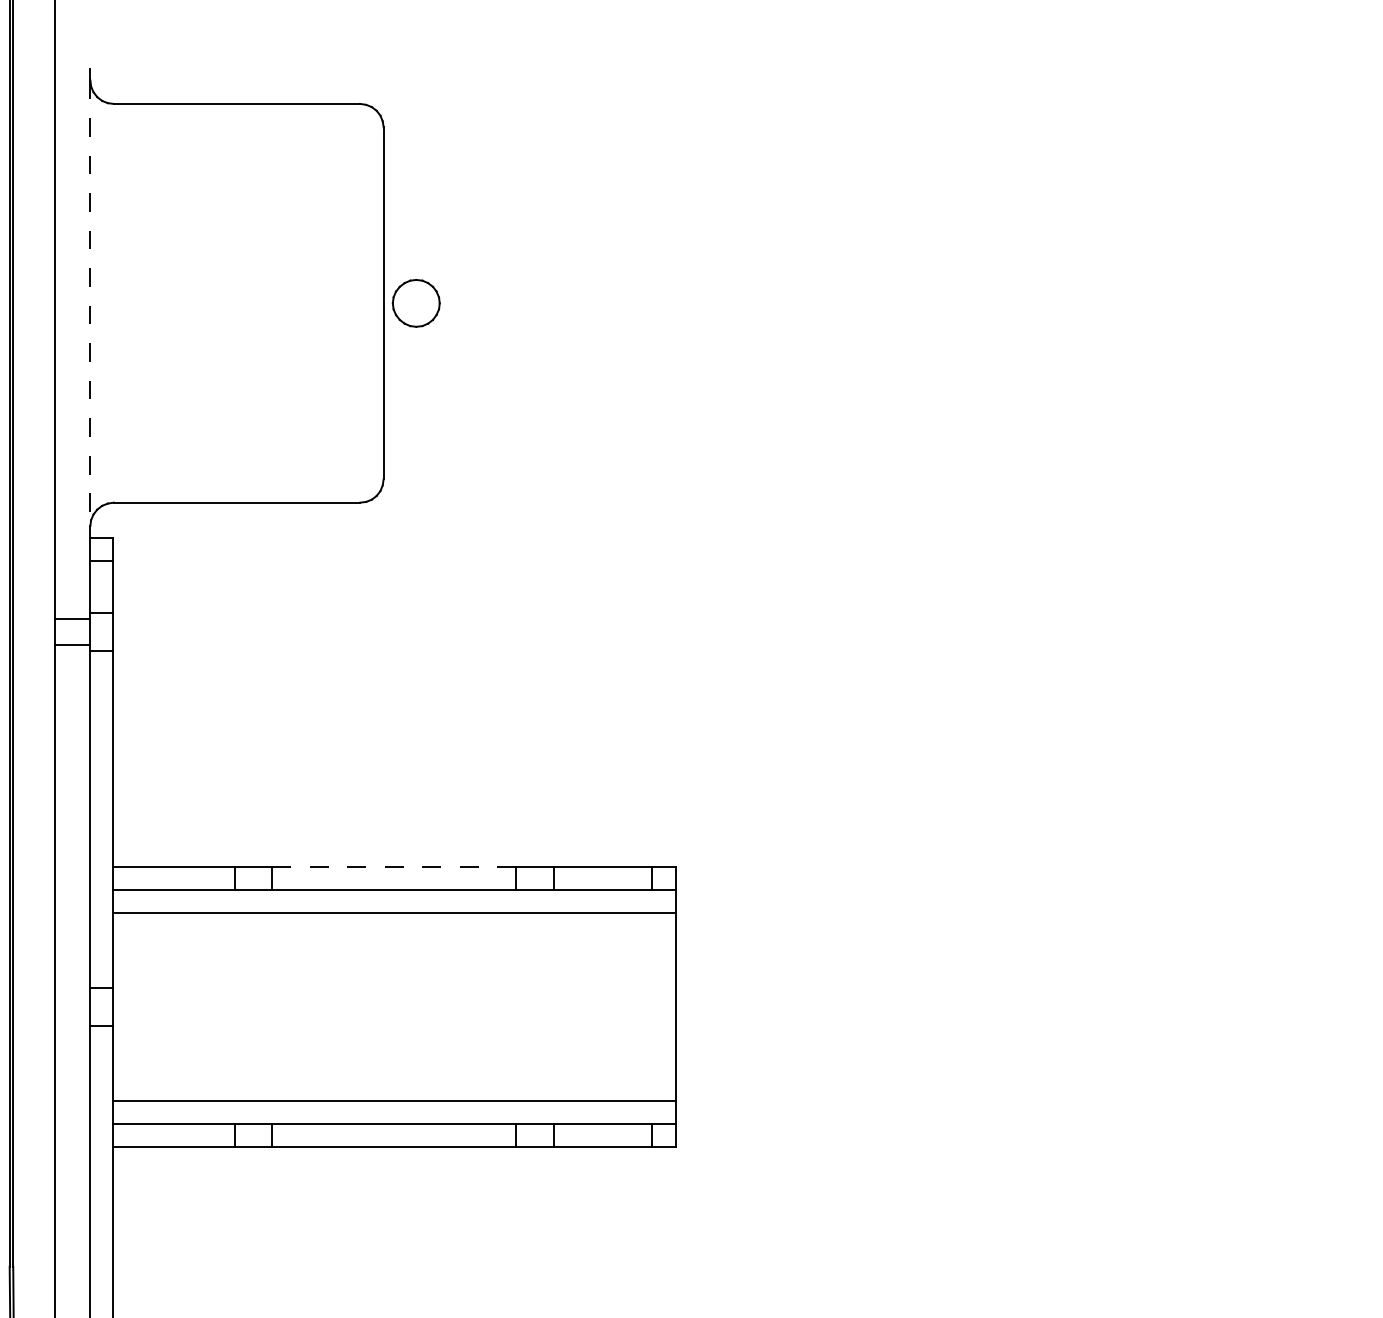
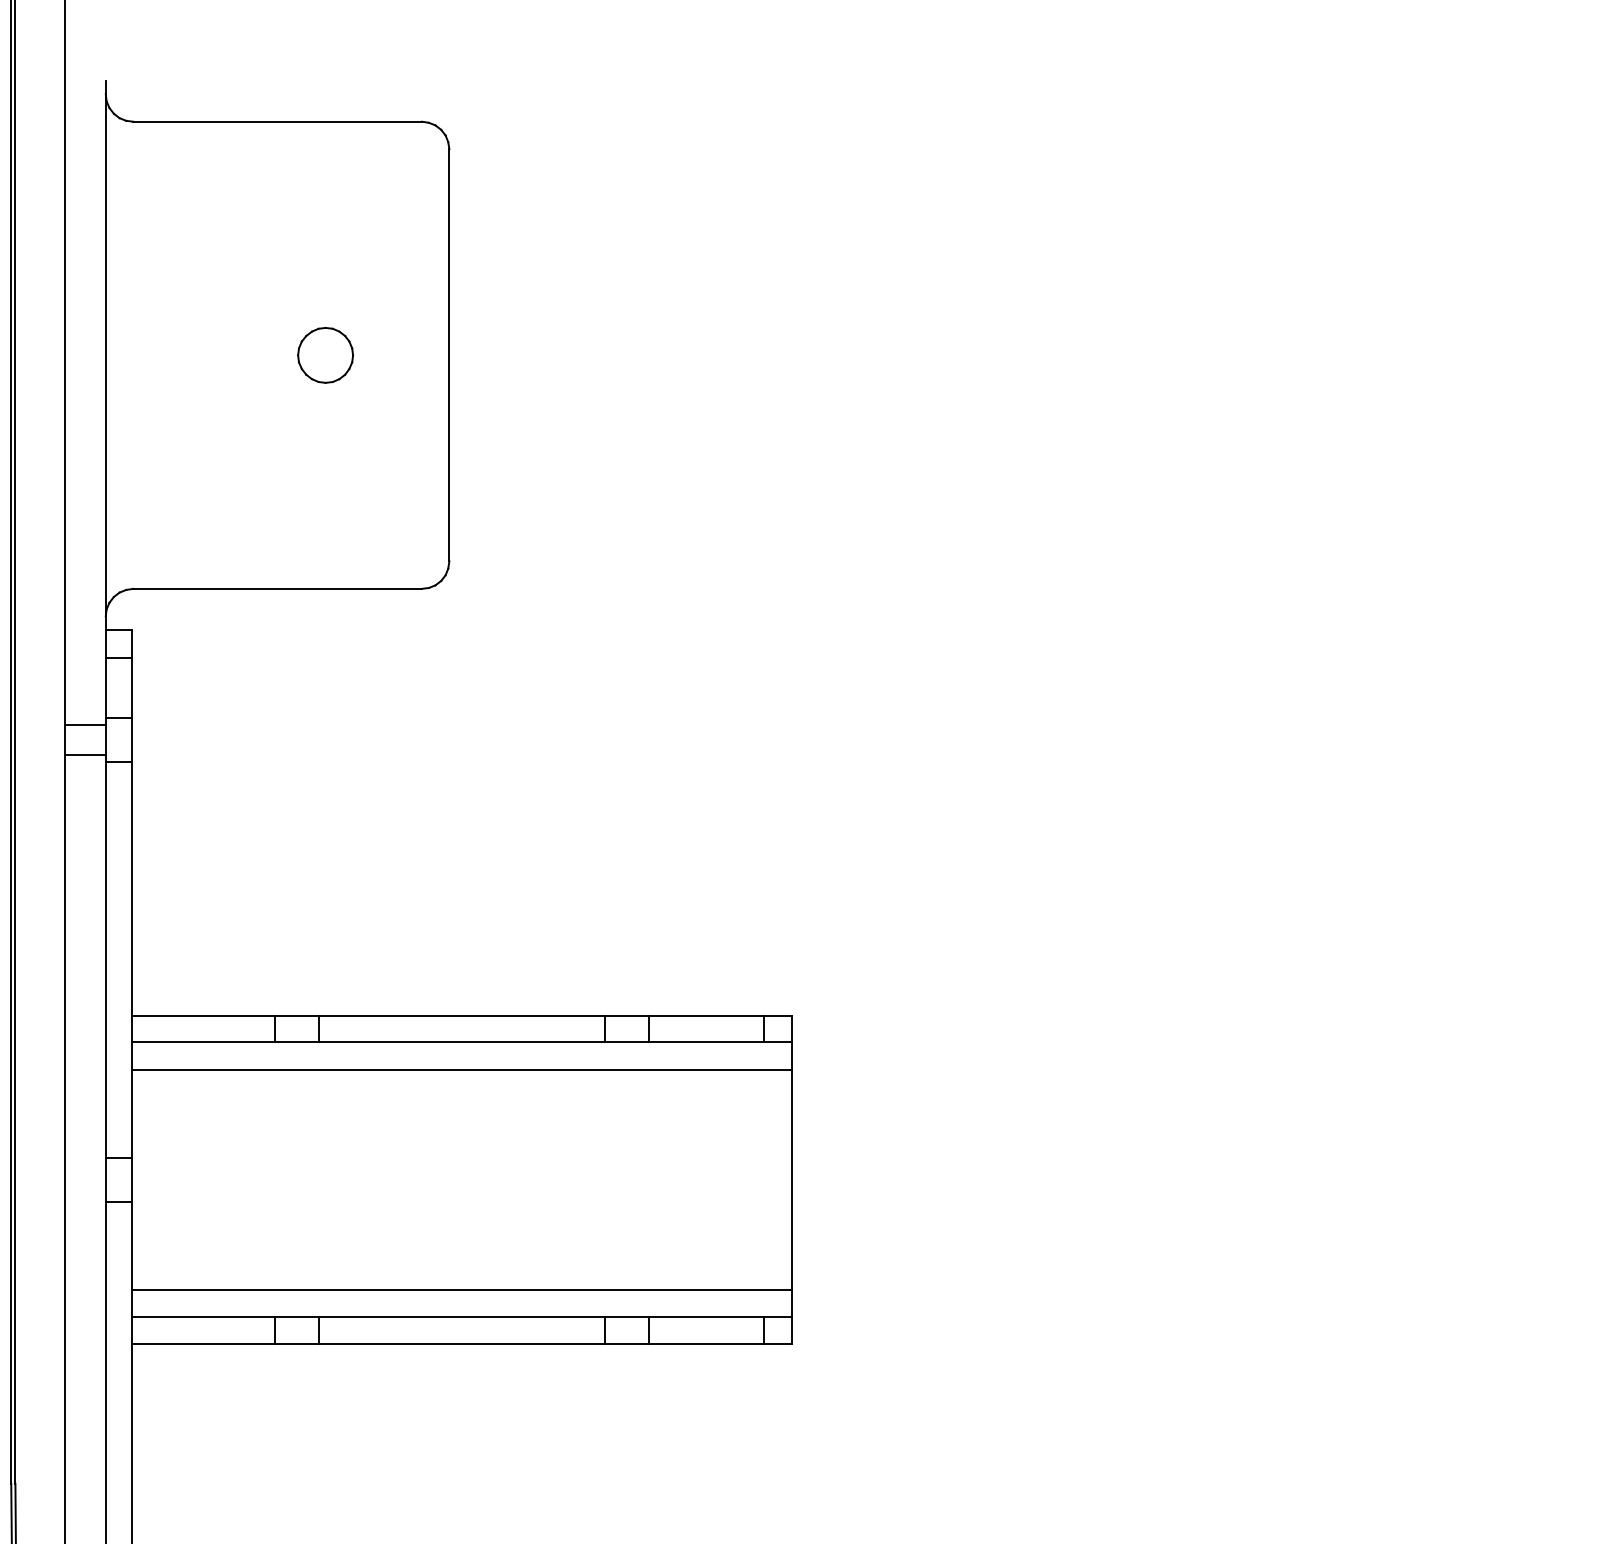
line: (90, 303) -> (105, 355), dashed -> solid
part: (416, 303) -> (325, 355), moved
line: (394, 867) -> (461, 1016), dashed -> solid

